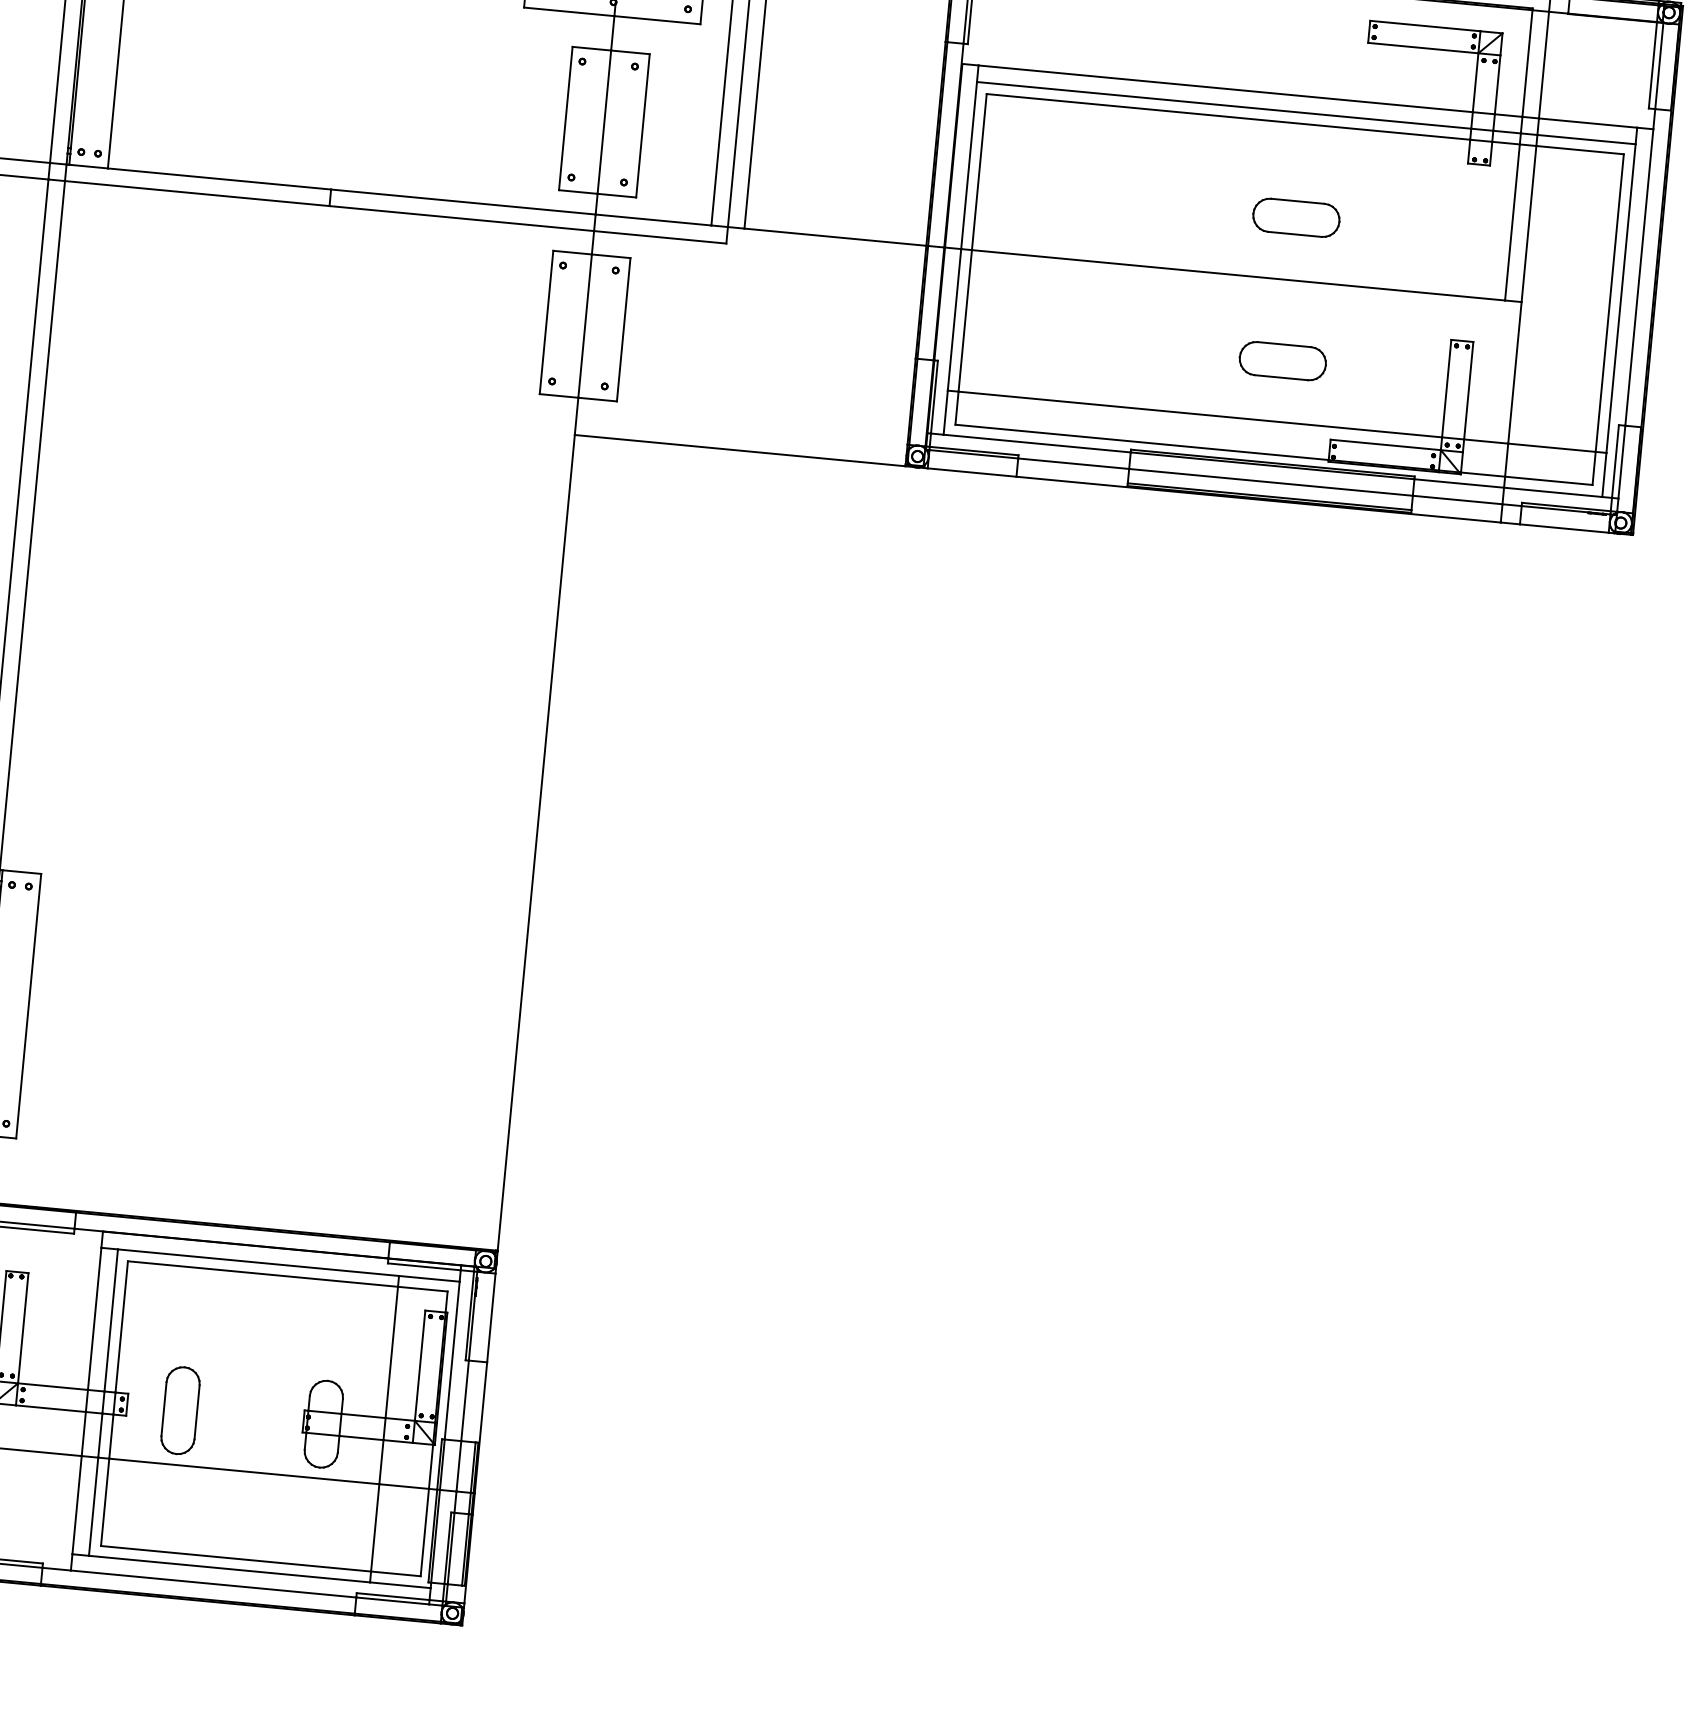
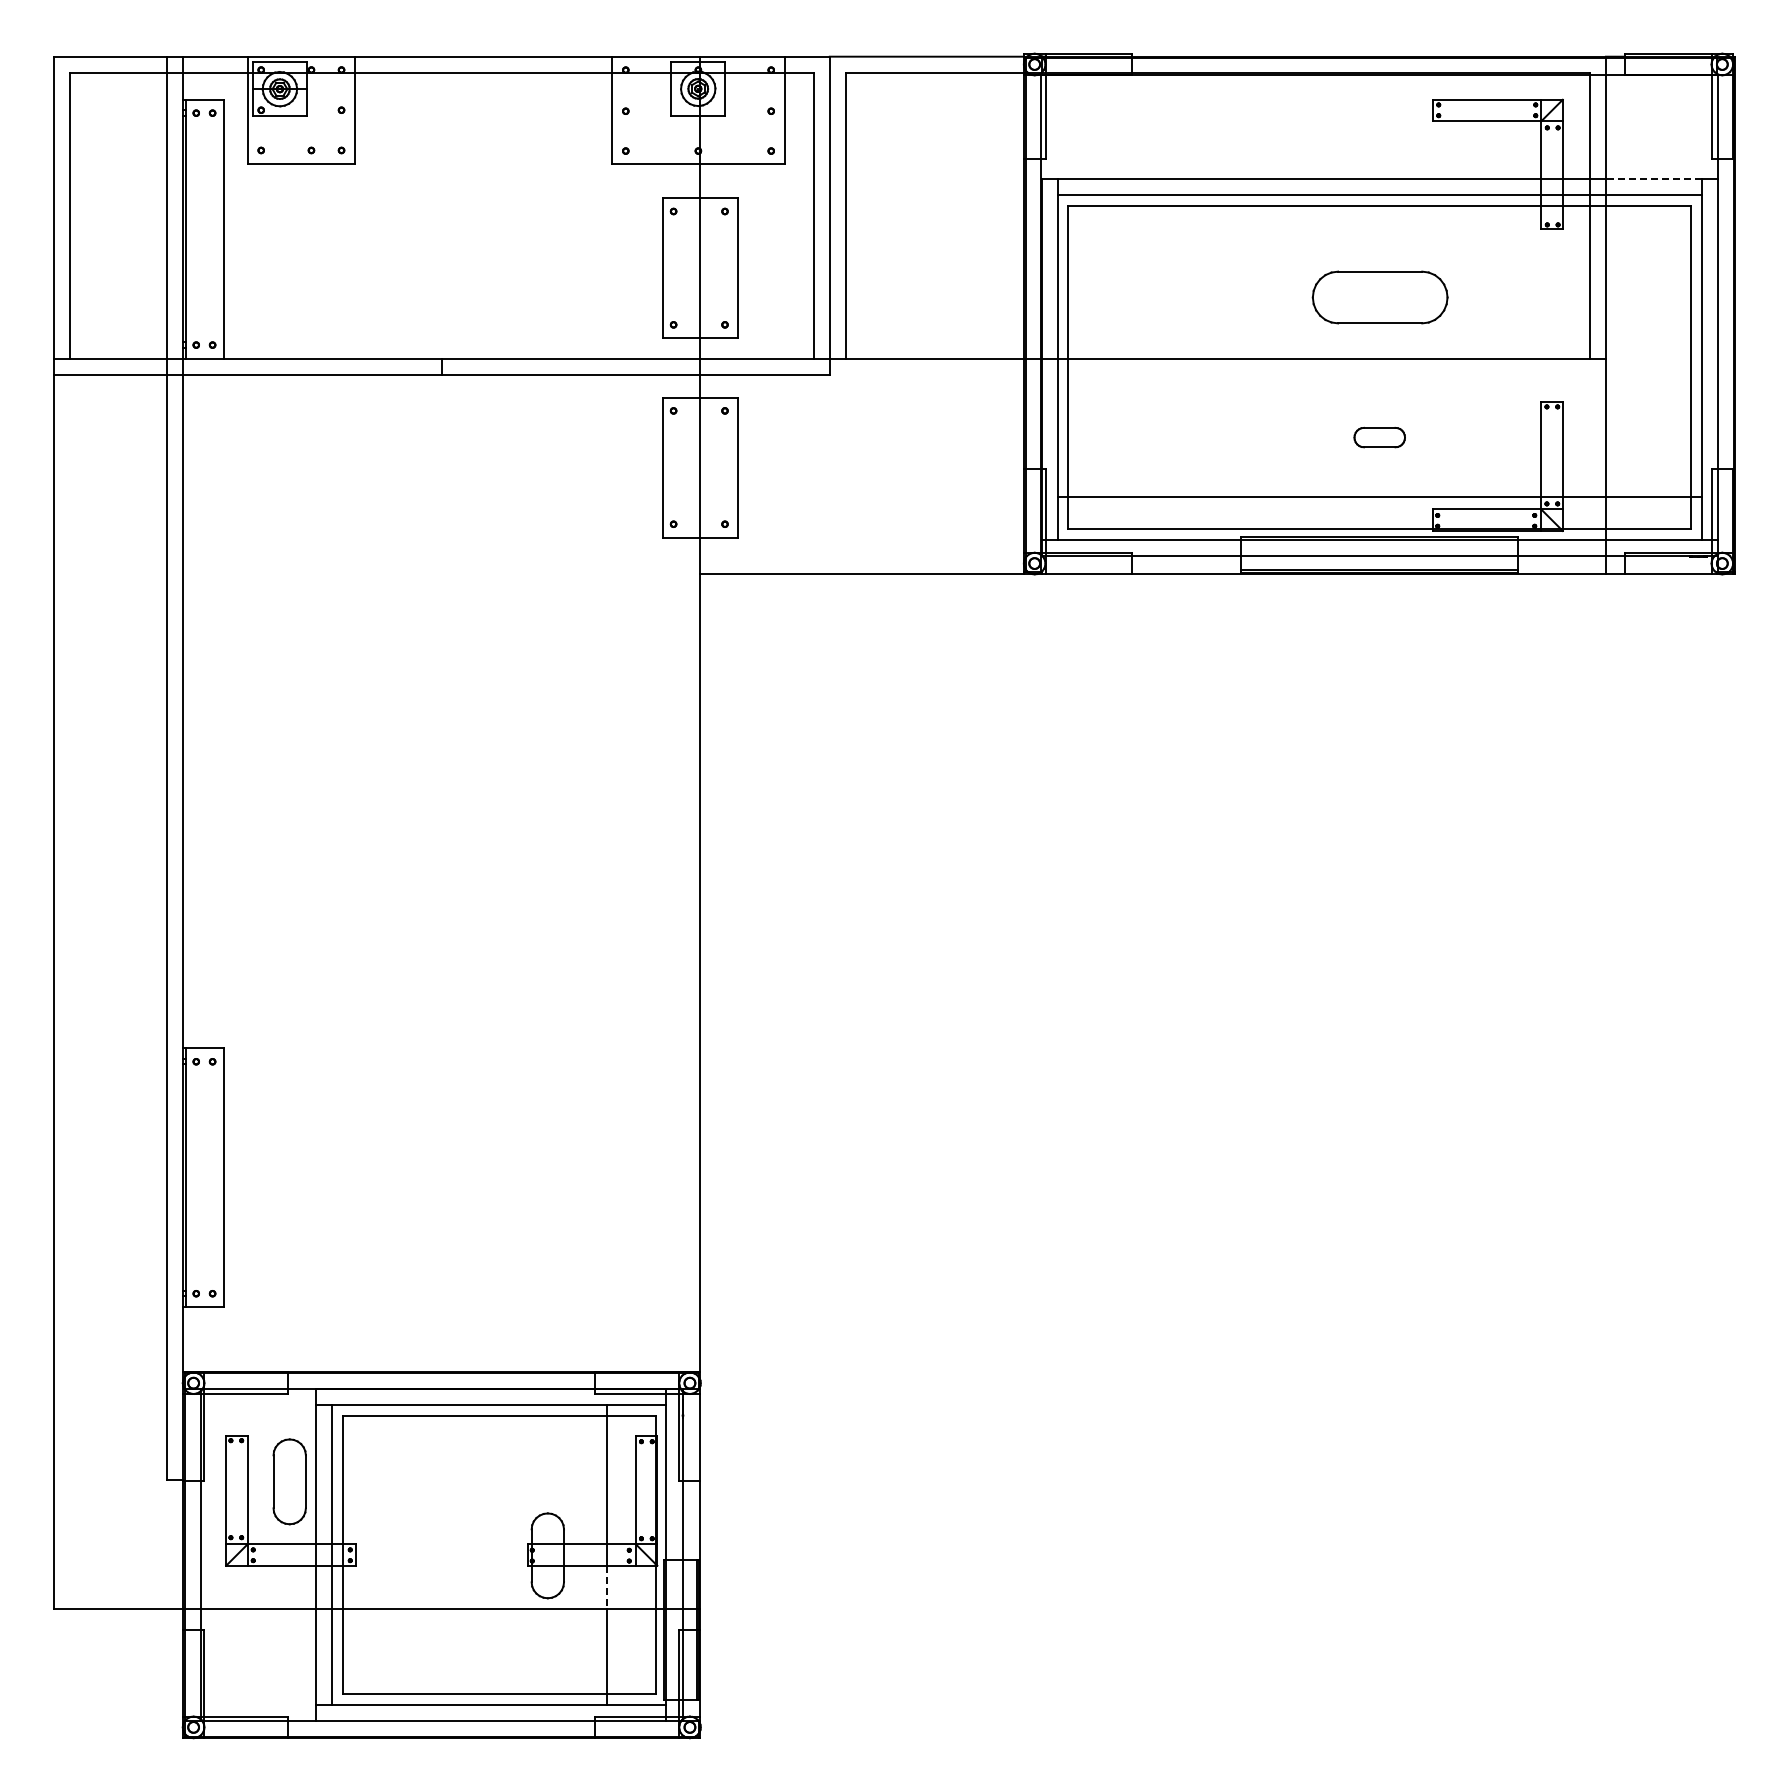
line: (1587, 122) -> (1653, 178), solid -> dashed
part: (1295, 217) -> (1379, 297), size x1.6
part: (1282, 360) -> (1379, 437), size x0.6
part: (180, 1410) -> (289, 1481), moved
line: (381, 1462) -> (607, 1587), solid -> dashed

